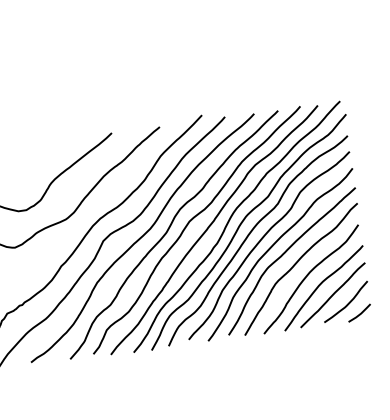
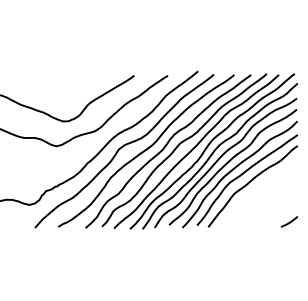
part: (311, 279) -> (259, 194), removed

